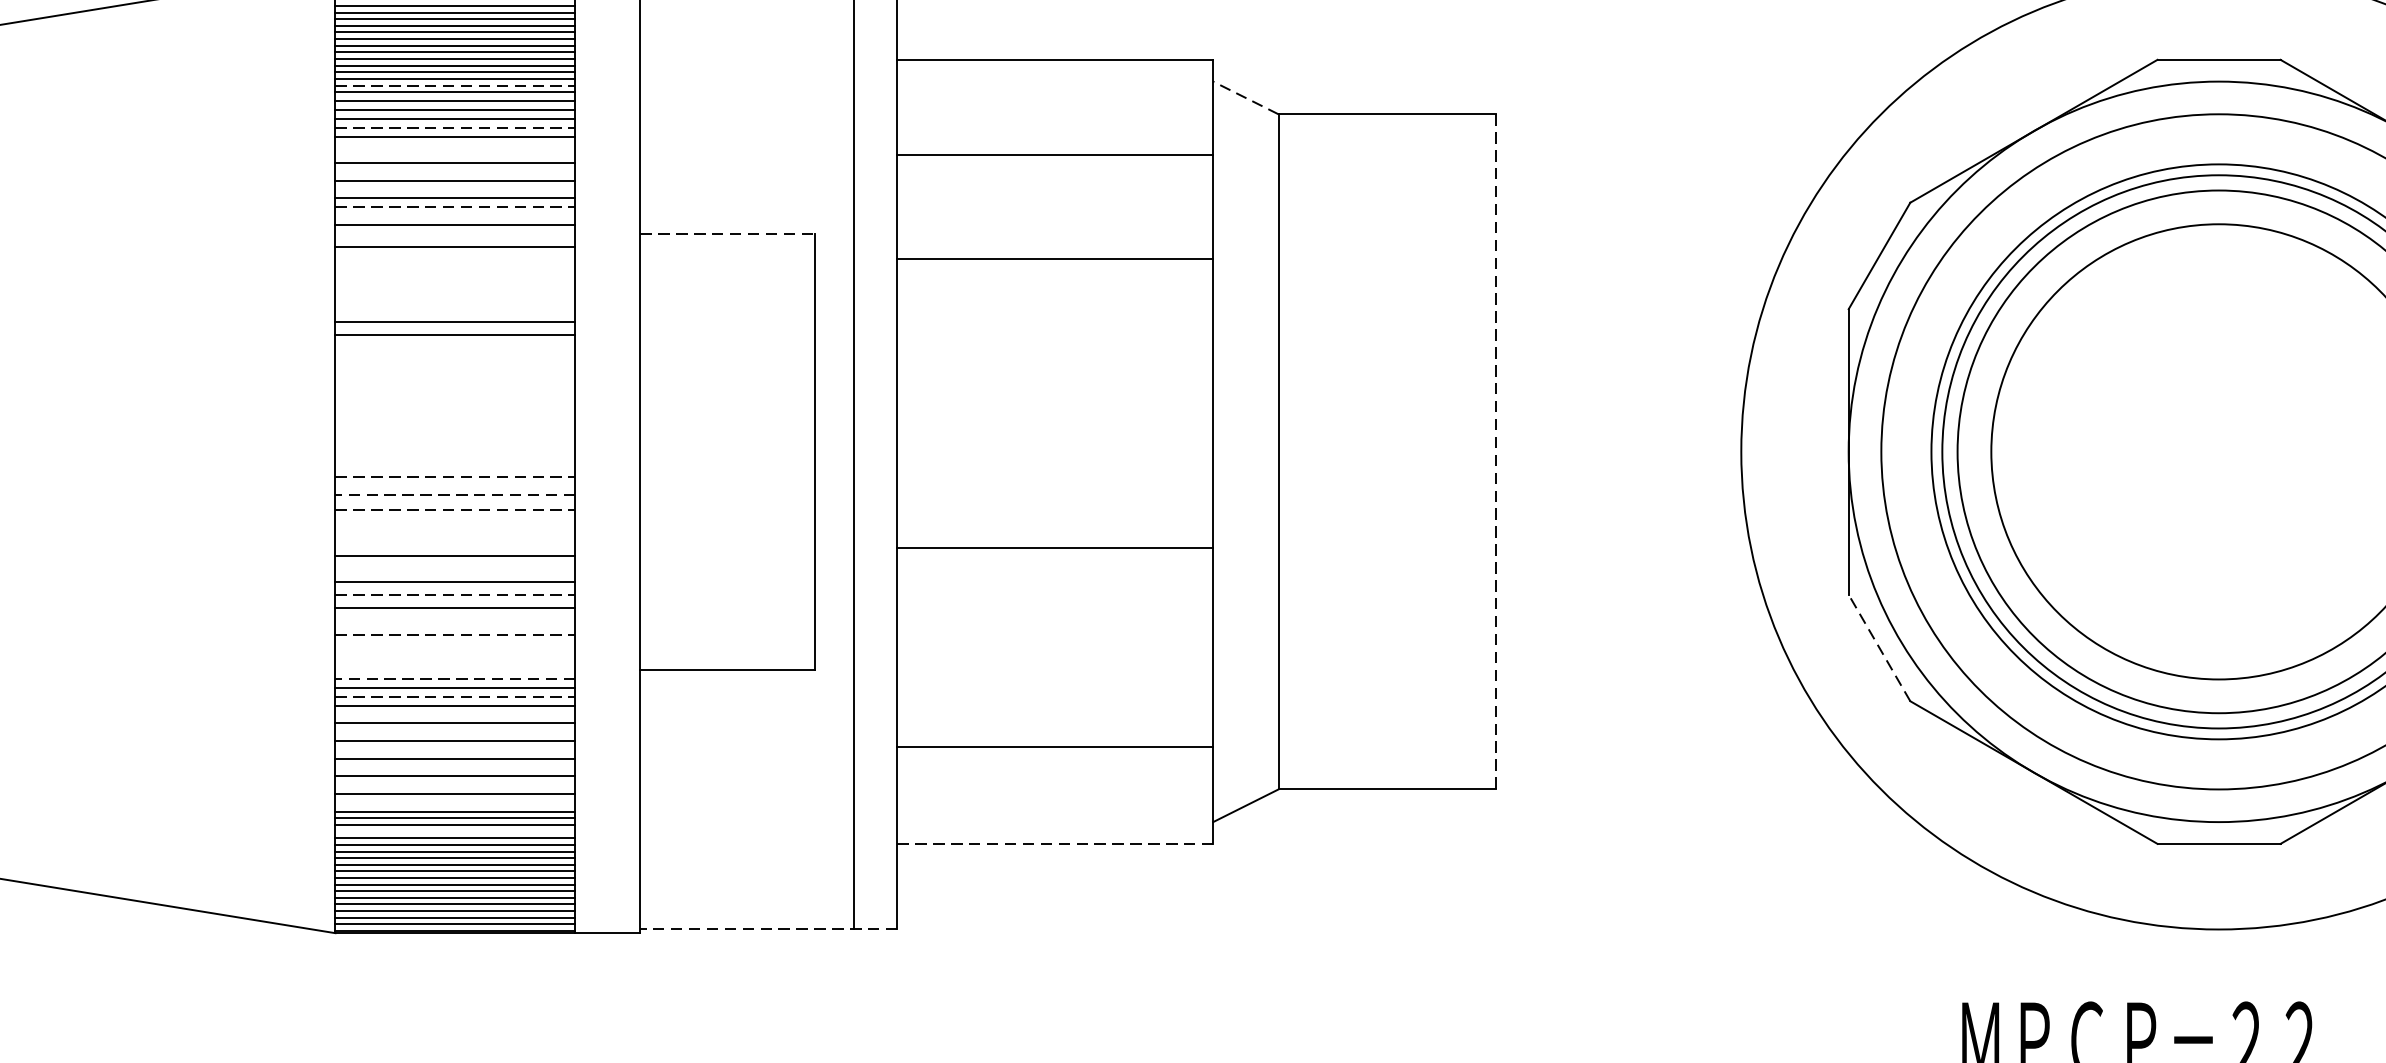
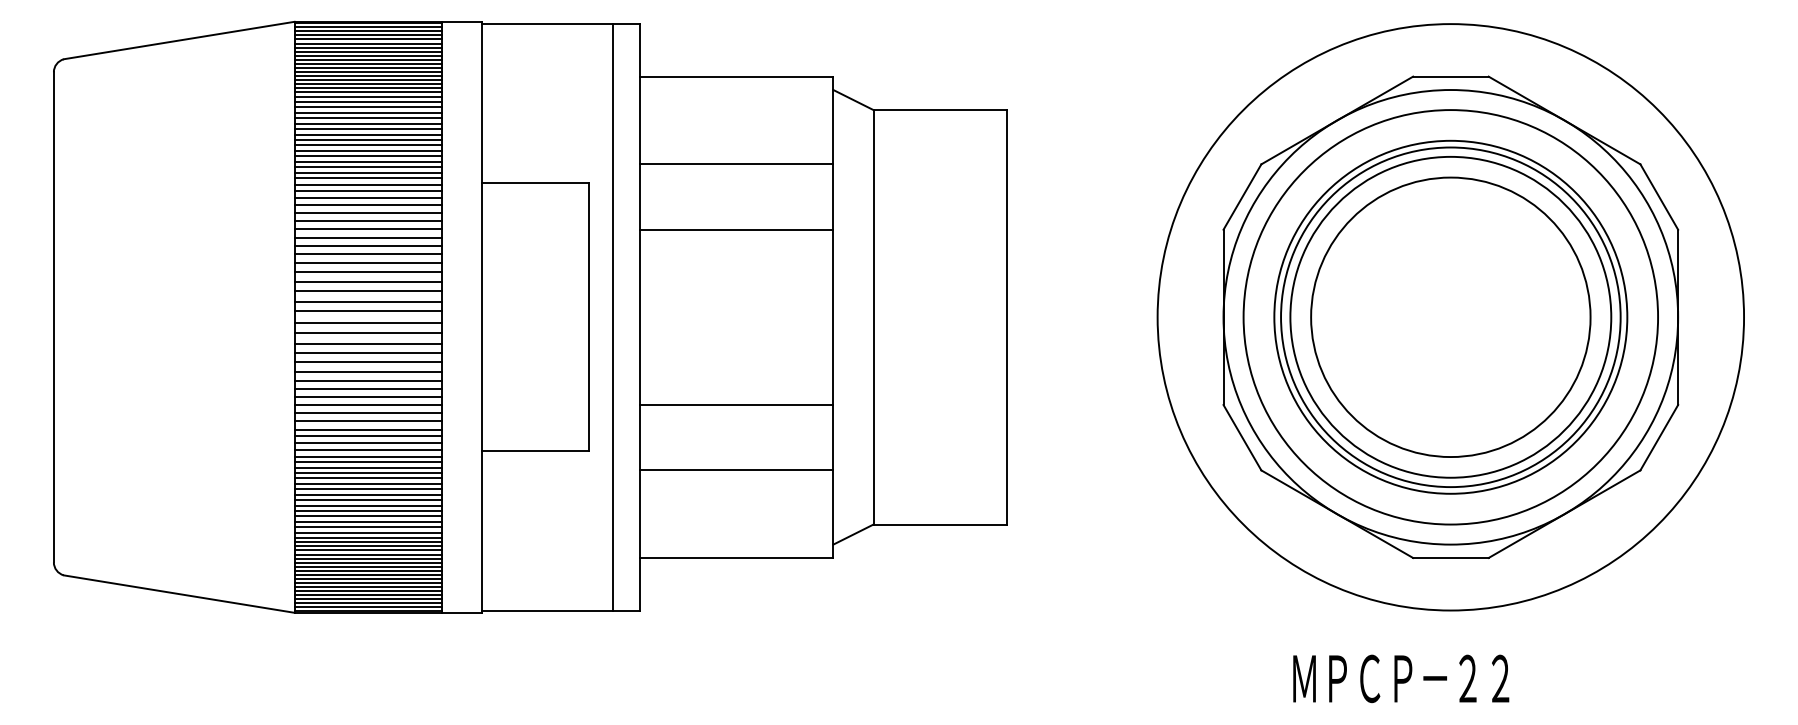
line: (455, 85) -> (368, 92), dashed -> solid
line: (1245, 97) -> (853, 99), dashed -> solid
line: (455, 128) -> (368, 118), dashed -> solid
line: (454, 145) -> (367, 129), added
line: (454, 154) -> (367, 134), added
line: (1055, 155) -> (736, 164), moved
line: (454, 172) -> (367, 145), added
line: (454, 189) -> (367, 156), added
line: (455, 207) -> (368, 167), dashed -> solid
line: (454, 215) -> (367, 172), added
line: (727, 233) -> (535, 183), dashed -> solid
line: (454, 235) -> (367, 184), added
line: (454, 258) -> (367, 198), added
line: (1055, 258) -> (736, 229), moved
line: (454, 269) -> (367, 205), added
line: (454, 282) -> (367, 213), added
line: (454, 295) -> (367, 221), added
line: (454, 308) -> (367, 229), added
line: (454, 347) -> (367, 253), added
line: (454, 364) -> (367, 263), added
line: (454, 378) -> (367, 272), added
line: (454, 393) -> (367, 281), added
line: (454, 409) -> (367, 291), added
line: (454, 426) -> (367, 301), added
line: (454, 442) -> (367, 311), added
line: (1496, 452) -> (1007, 317), dashed -> solid
line: (454, 461) -> (367, 323), added
line: (455, 476) -> (368, 332), dashed -> solid
line: (455, 494) -> (368, 343), dashed -> solid
line: (455, 509) -> (368, 352), dashed -> solid
line: (454, 525) -> (367, 362), added
line: (454, 540) -> (367, 371), added
line: (1055, 548) -> (736, 405), moved
line: (454, 567) -> (367, 388), added
line: (455, 595) -> (368, 405), dashed -> solid
line: (454, 621) -> (367, 421), added
line: (455, 634) -> (368, 429), dashed -> solid
line: (454, 646) -> (367, 436), added
line: (1879, 647) -> (1242, 437), dashed -> solid
line: (454, 657) -> (367, 443), added
line: (454, 667) -> (367, 449), added
line: (455, 678) -> (368, 456), dashed -> solid
line: (455, 696) -> (368, 467), dashed -> solid
line: (454, 714) -> (367, 478), added
line: (454, 732) -> (367, 489), added
line: (1055, 747) -> (736, 470), moved
line: (454, 750) -> (367, 500), added
line: (454, 768) -> (367, 511), added
line: (454, 784) -> (367, 521), added
line: (454, 802) -> (367, 532), added
line: (454, 831) -> (367, 550), added
line: (1055, 843) -> (736, 557), dashed -> solid
line: (768, 929) -> (560, 610), dashed -> solid

